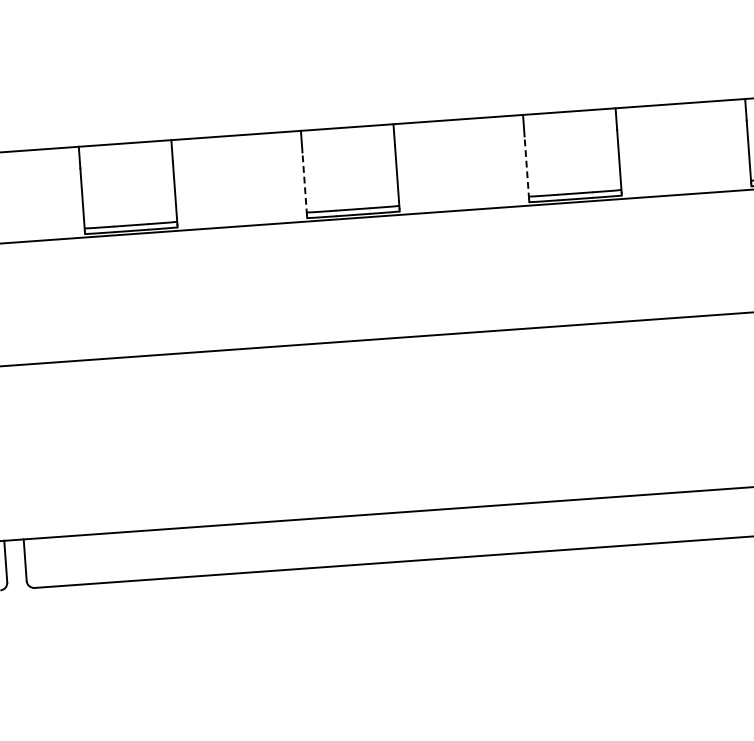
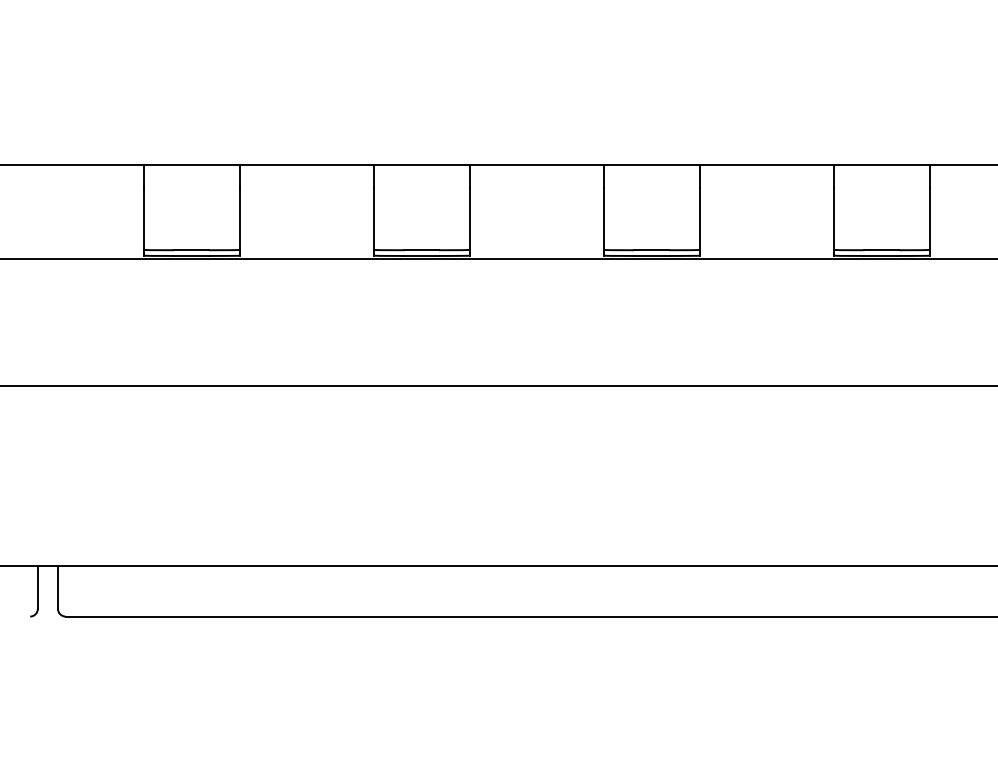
line: (526, 168) -> (603, 220), dashed -> solid
line: (304, 184) -> (373, 220), dashed -> solid

